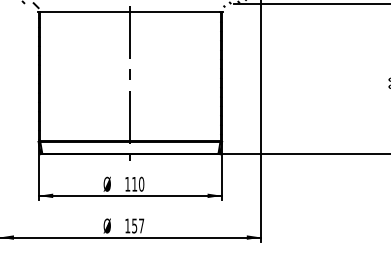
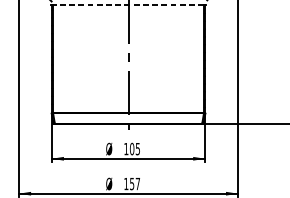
line: (129, 12) -> (127, 5), solid -> dashed
text: (138, 183) -> (135, 148), 110 -> 105

